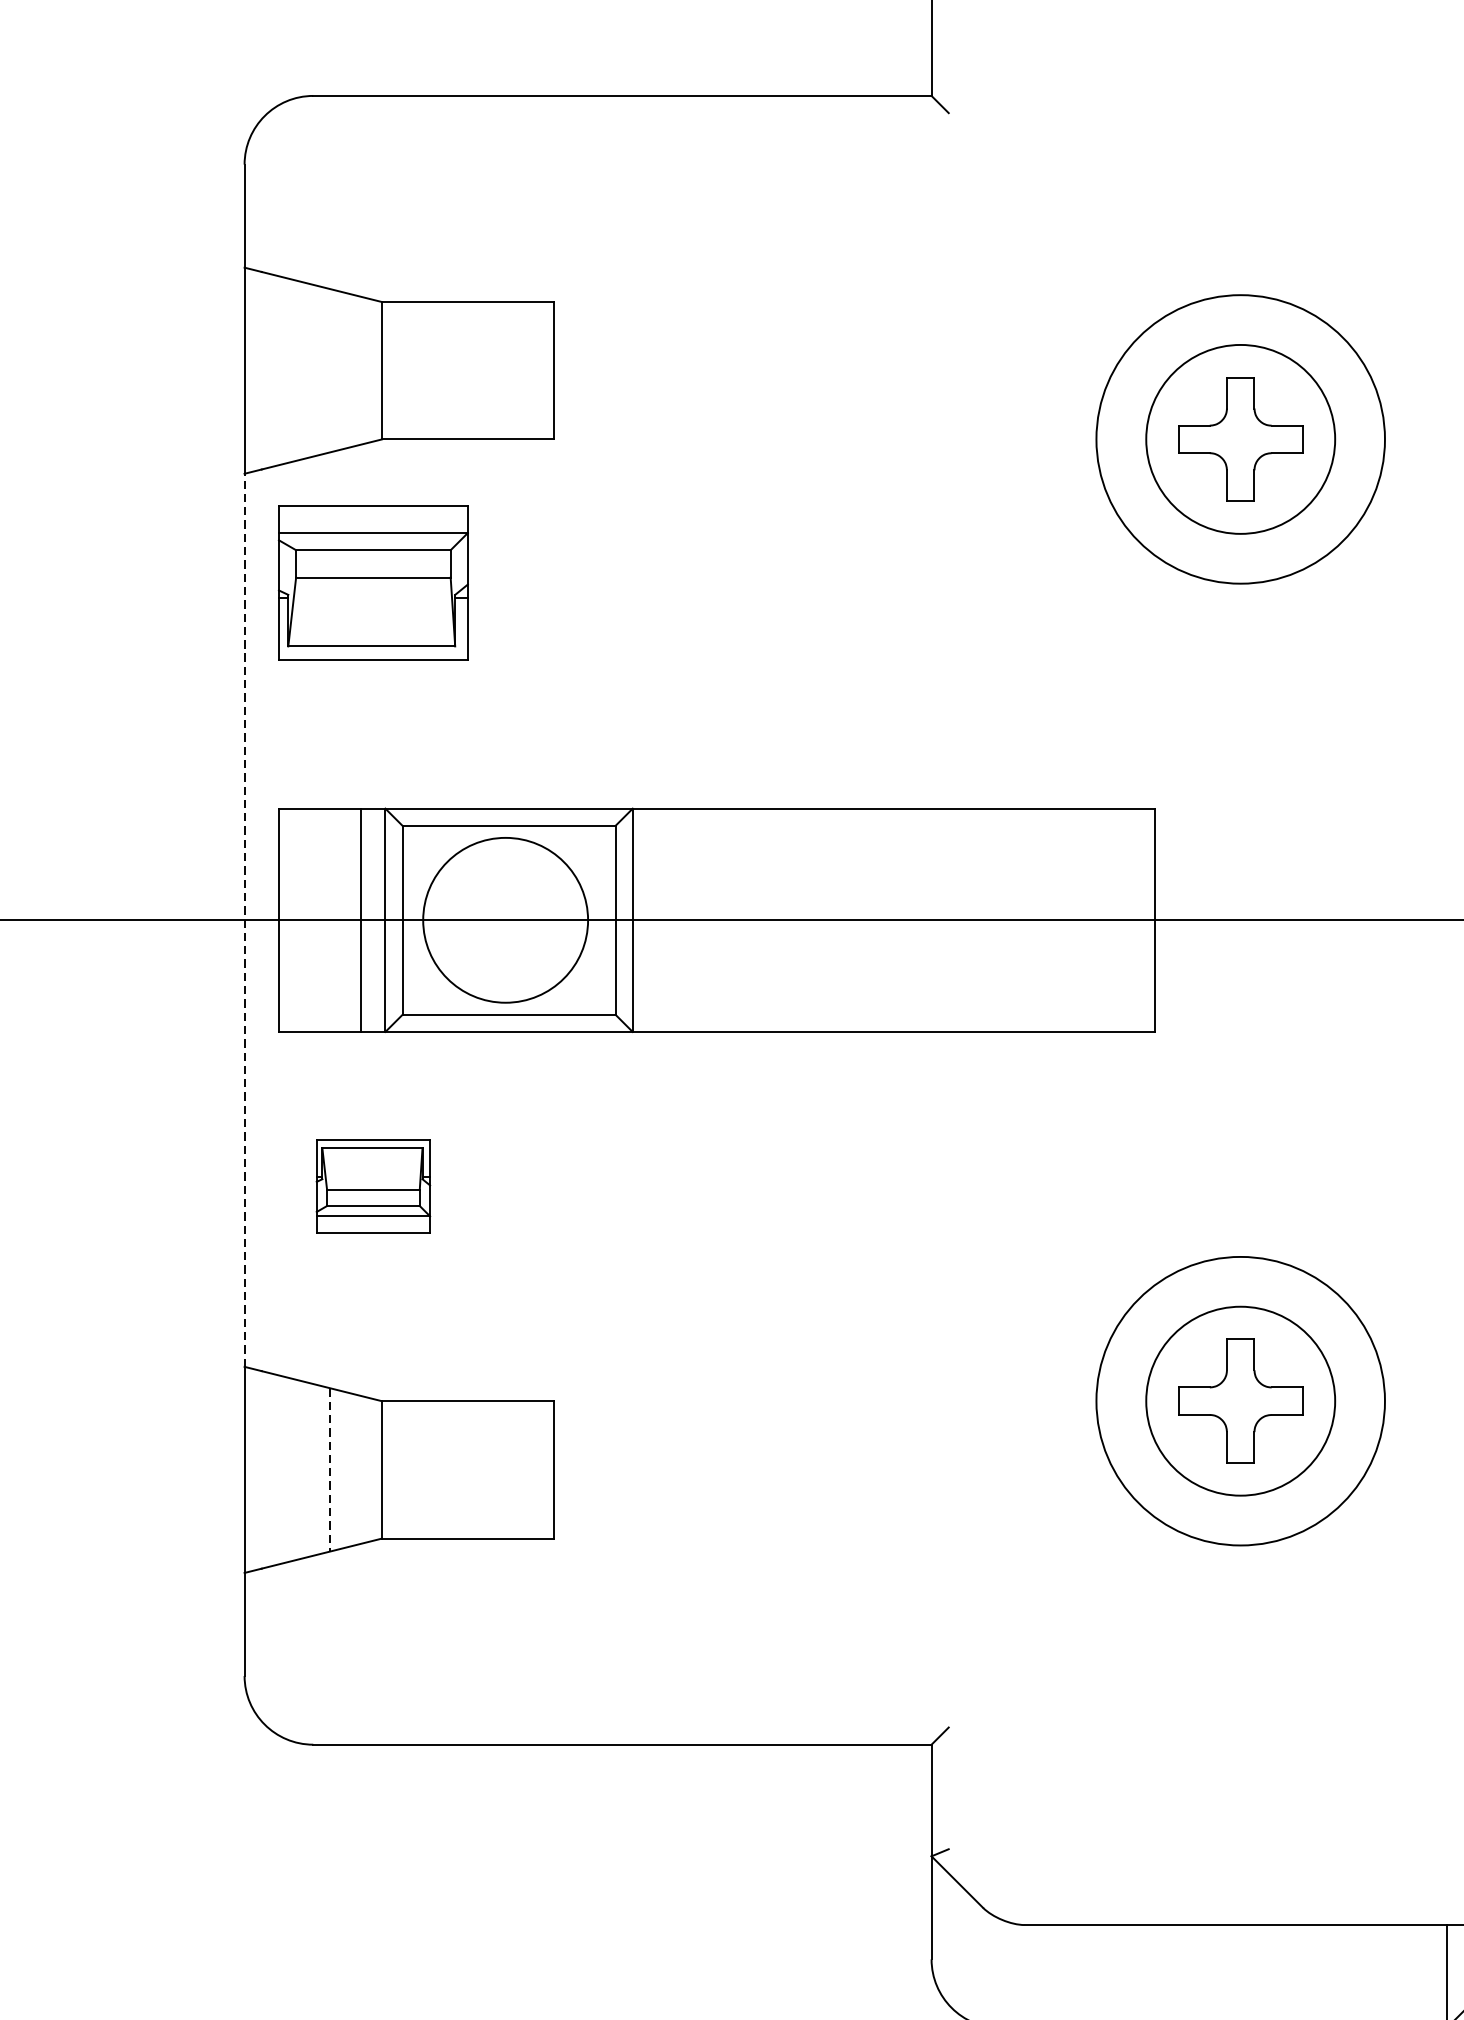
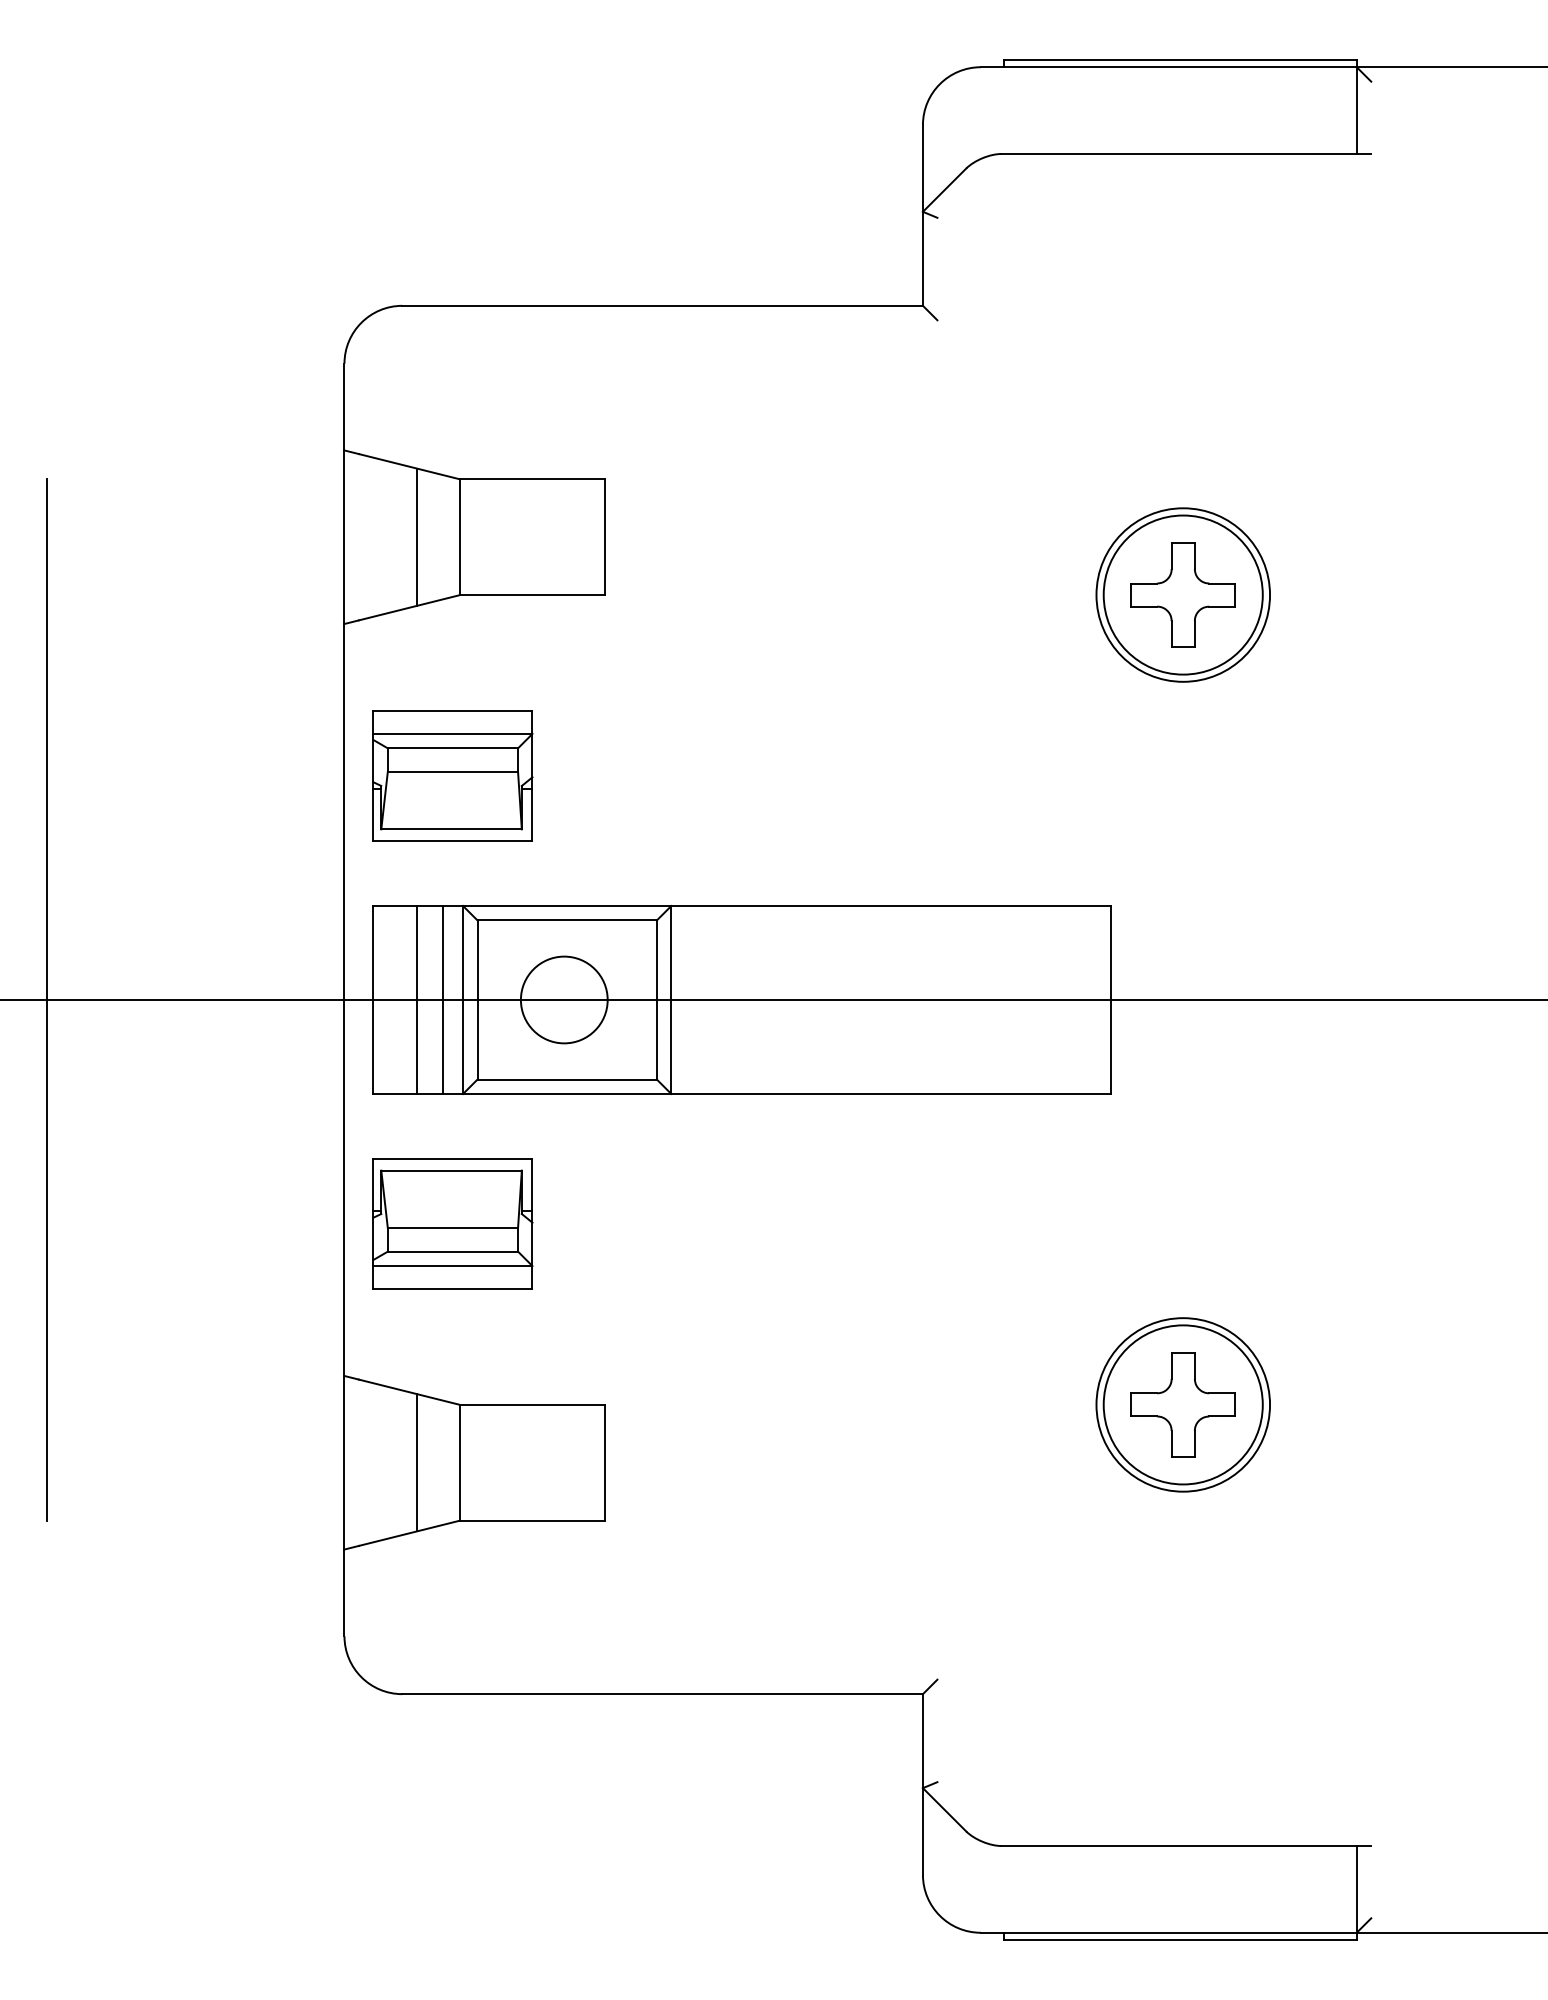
line: (330, 369) -> (416, 536), added
circle: (1241, 438) -> (1183, 594), size x0.71
part: (372, 582) -> (452, 775), moved
line: (244, 919) -> (344, 999), dashed -> solid
line: (330, 919) -> (416, 999), added
circle: (504, 919) -> (563, 999), size x0.62
part: (372, 1185) -> (452, 1223), size x1.67
circle: (1241, 1400) -> (1183, 1404), size x0.71
line: (330, 1469) -> (416, 1462), dashed -> solid

